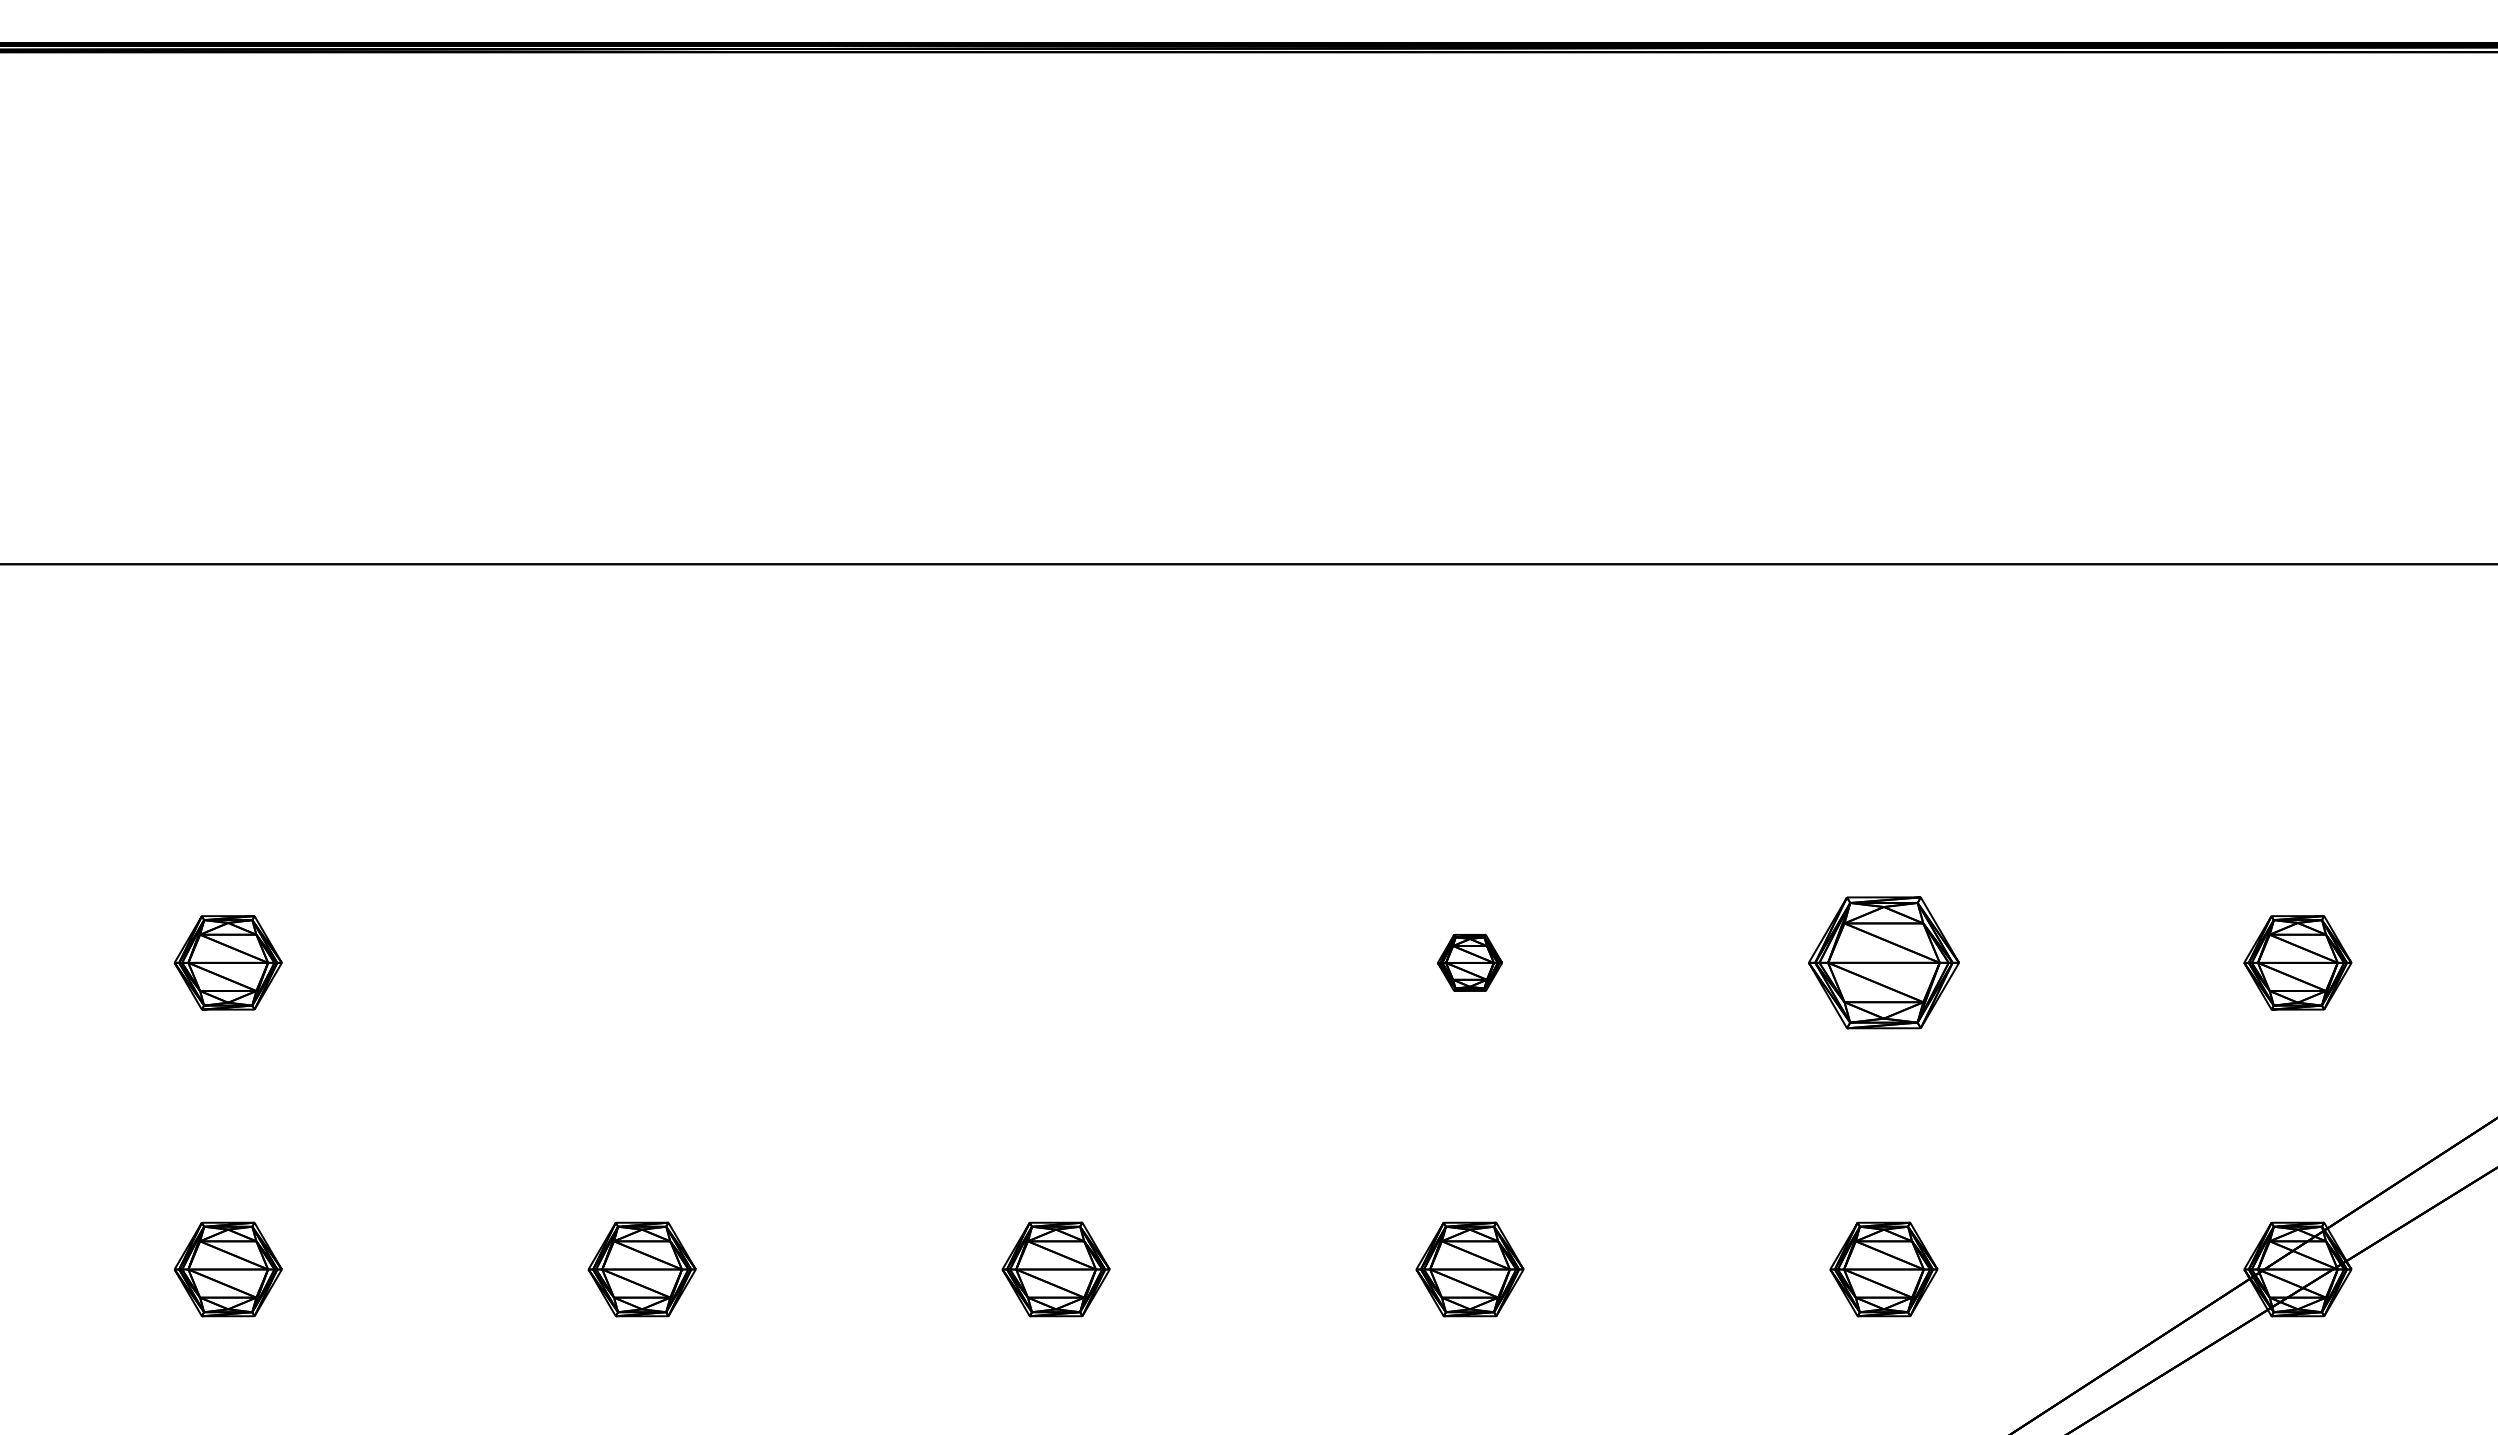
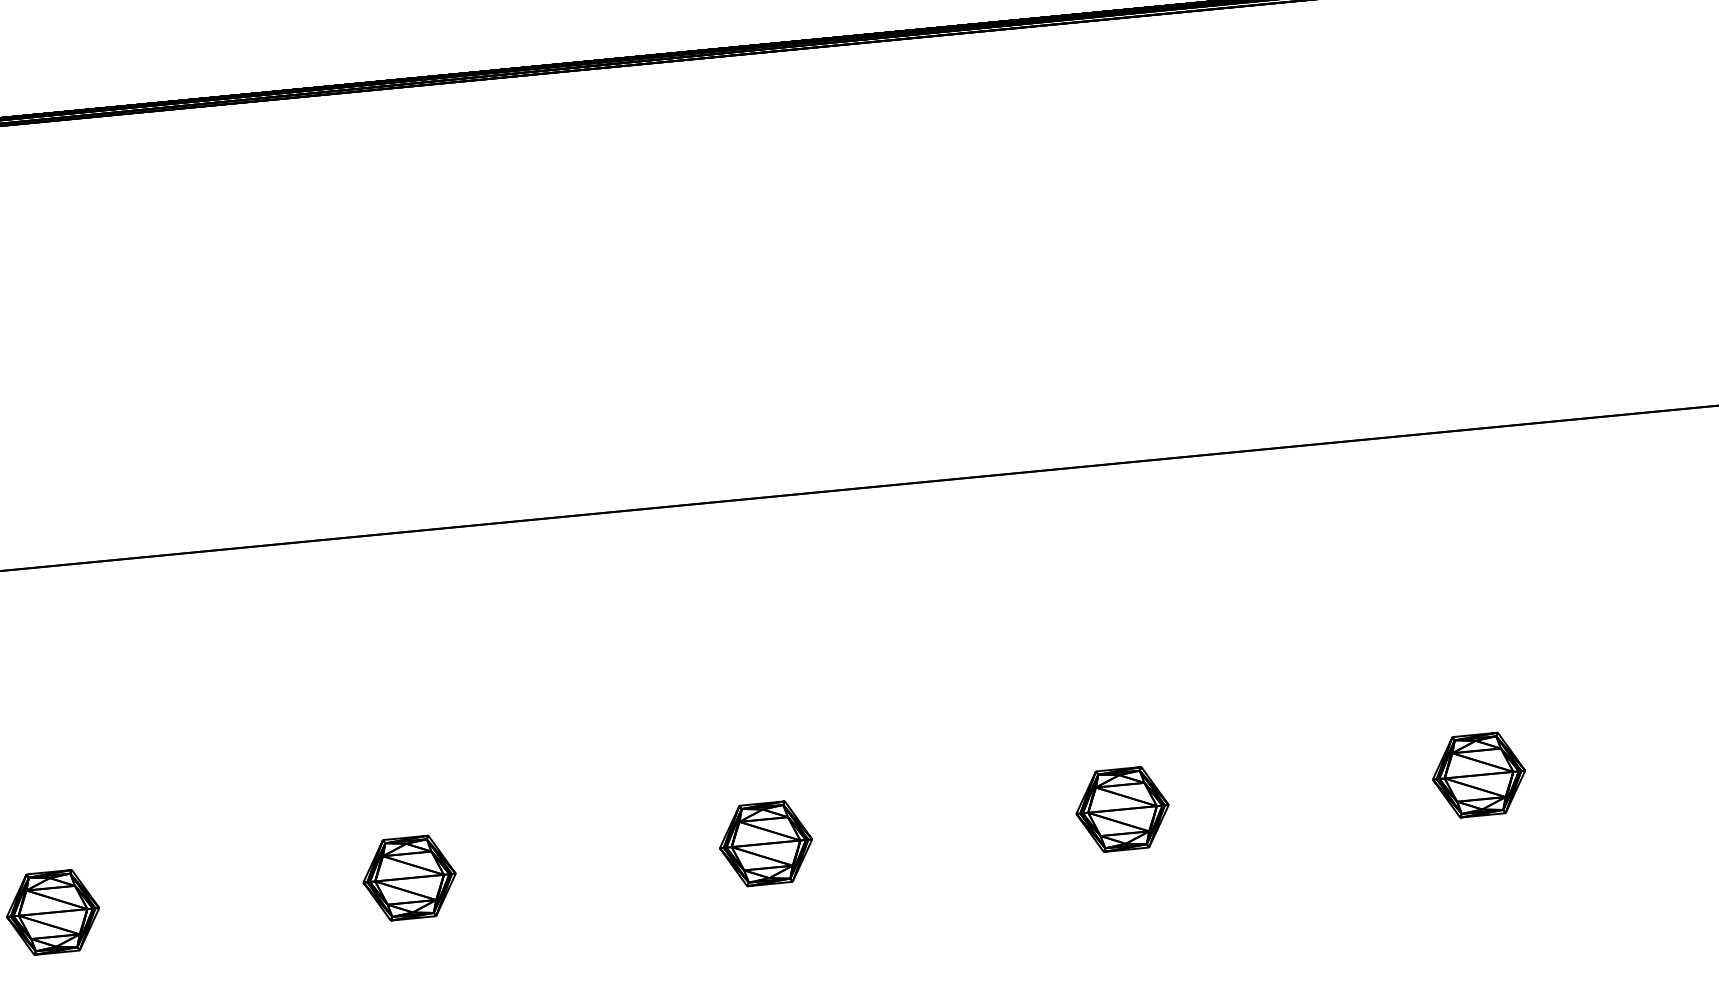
part: (641, 962) -> (408, 877), added
part: (1055, 962) -> (765, 843), added
part: (1469, 962) -> (1122, 809), size x1.67
part: (1883, 962) -> (1478, 774), size x0.71

